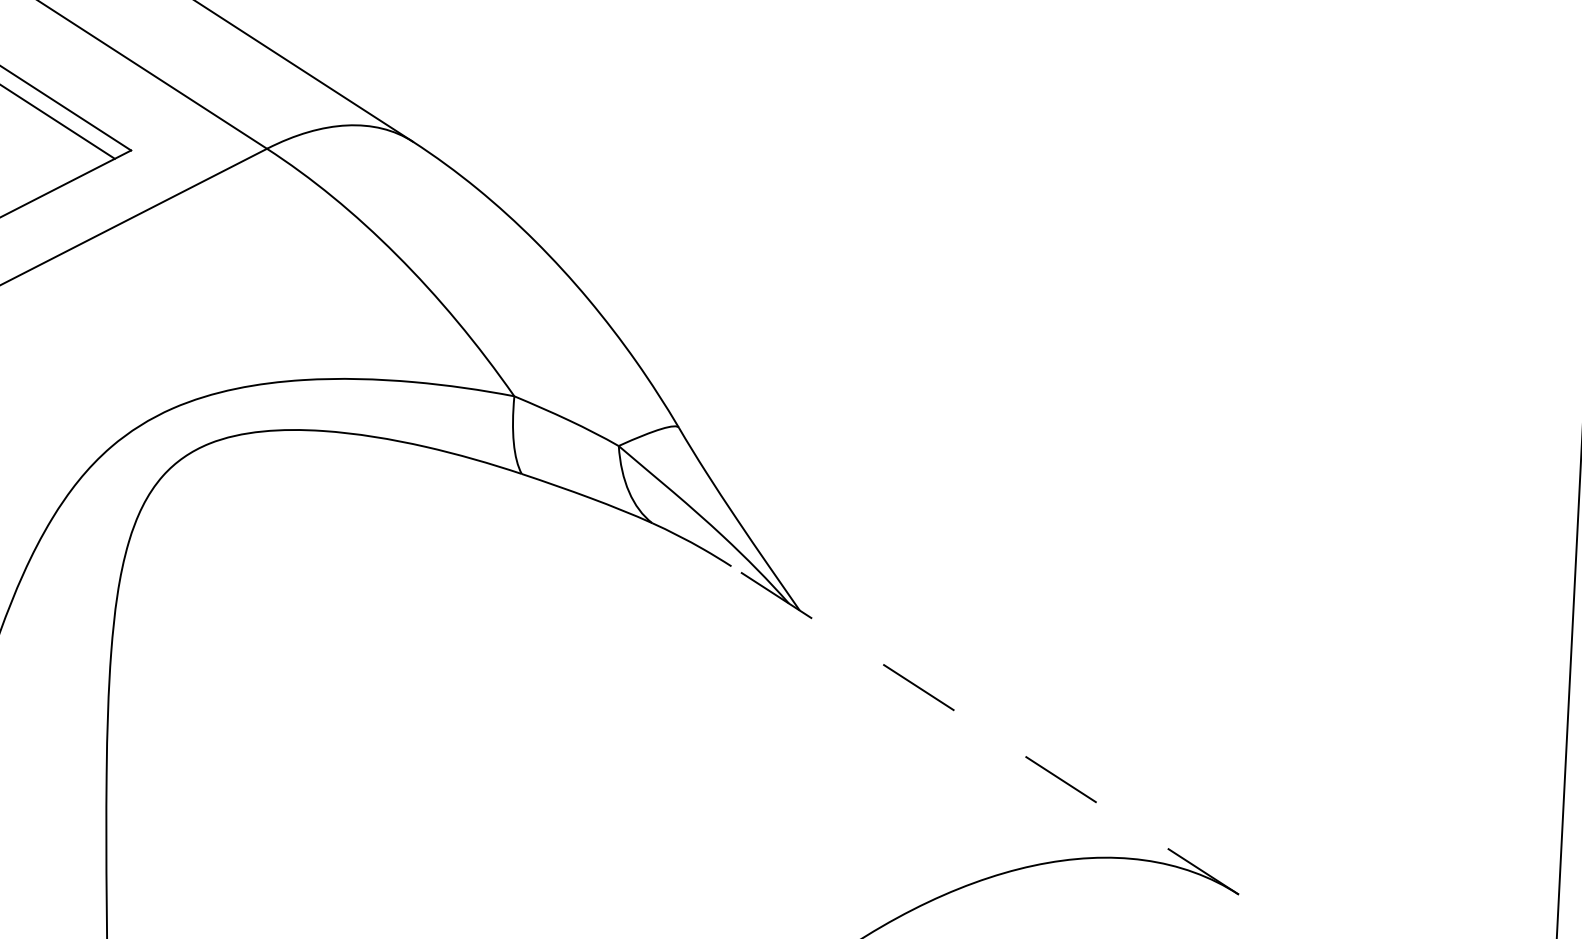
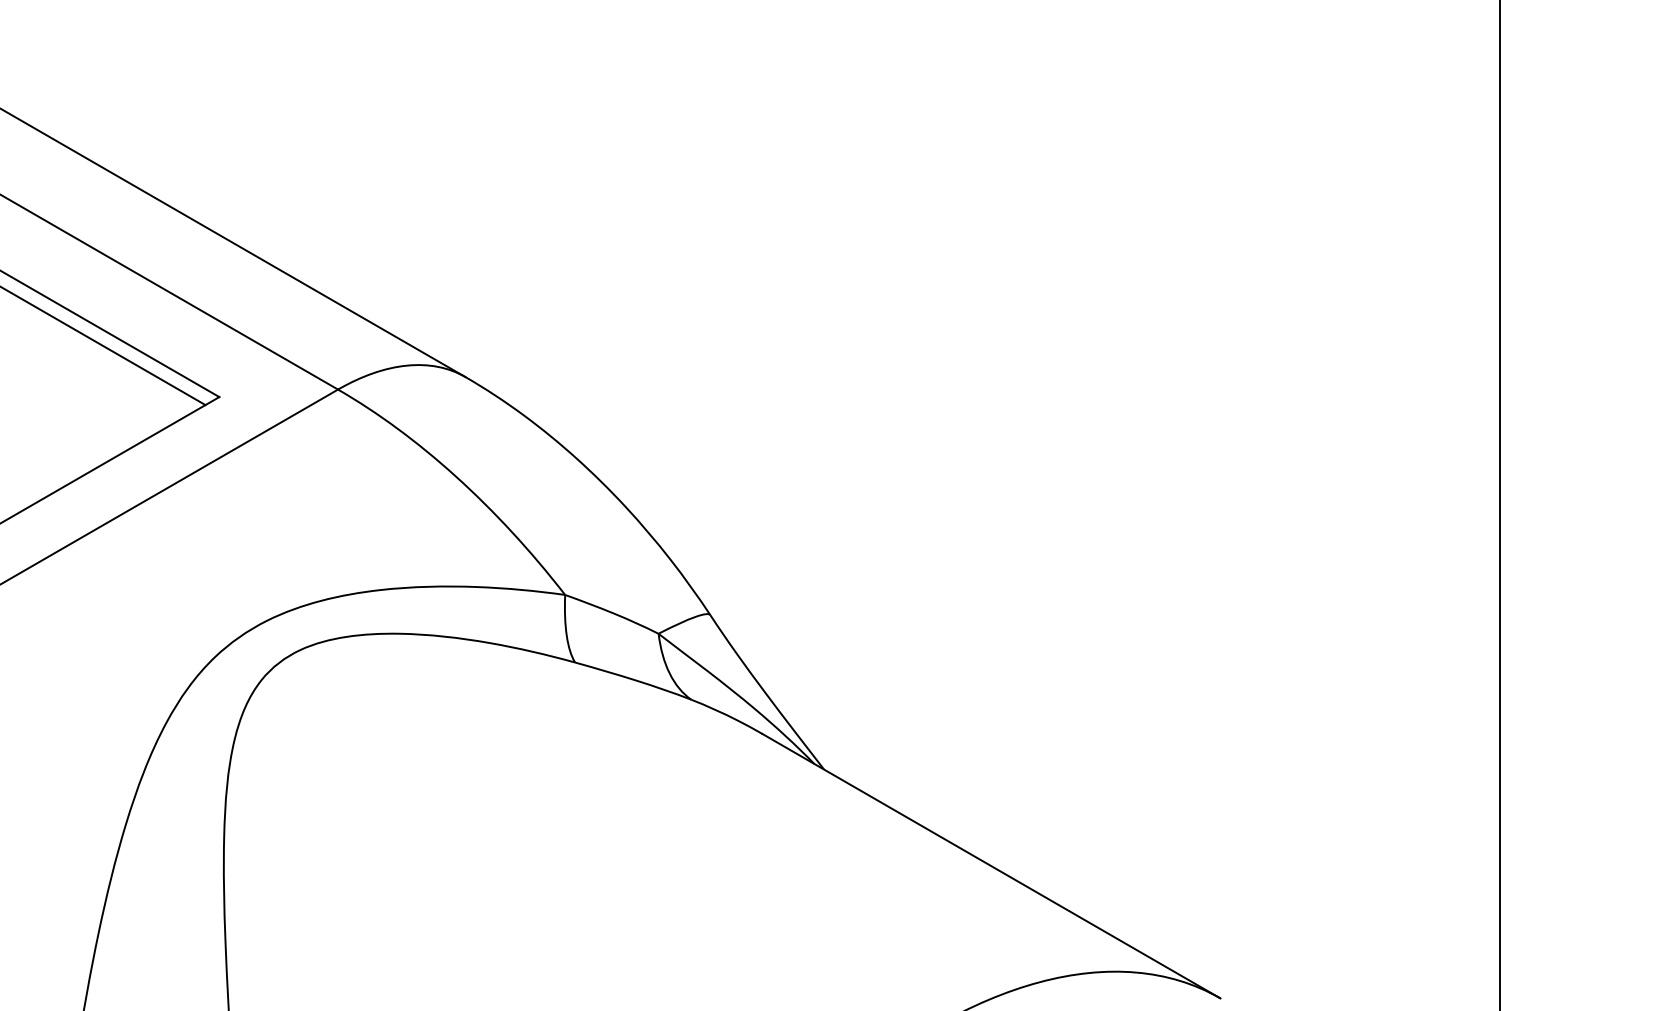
line: (985, 729) -> (991, 865), dashed -> solid

